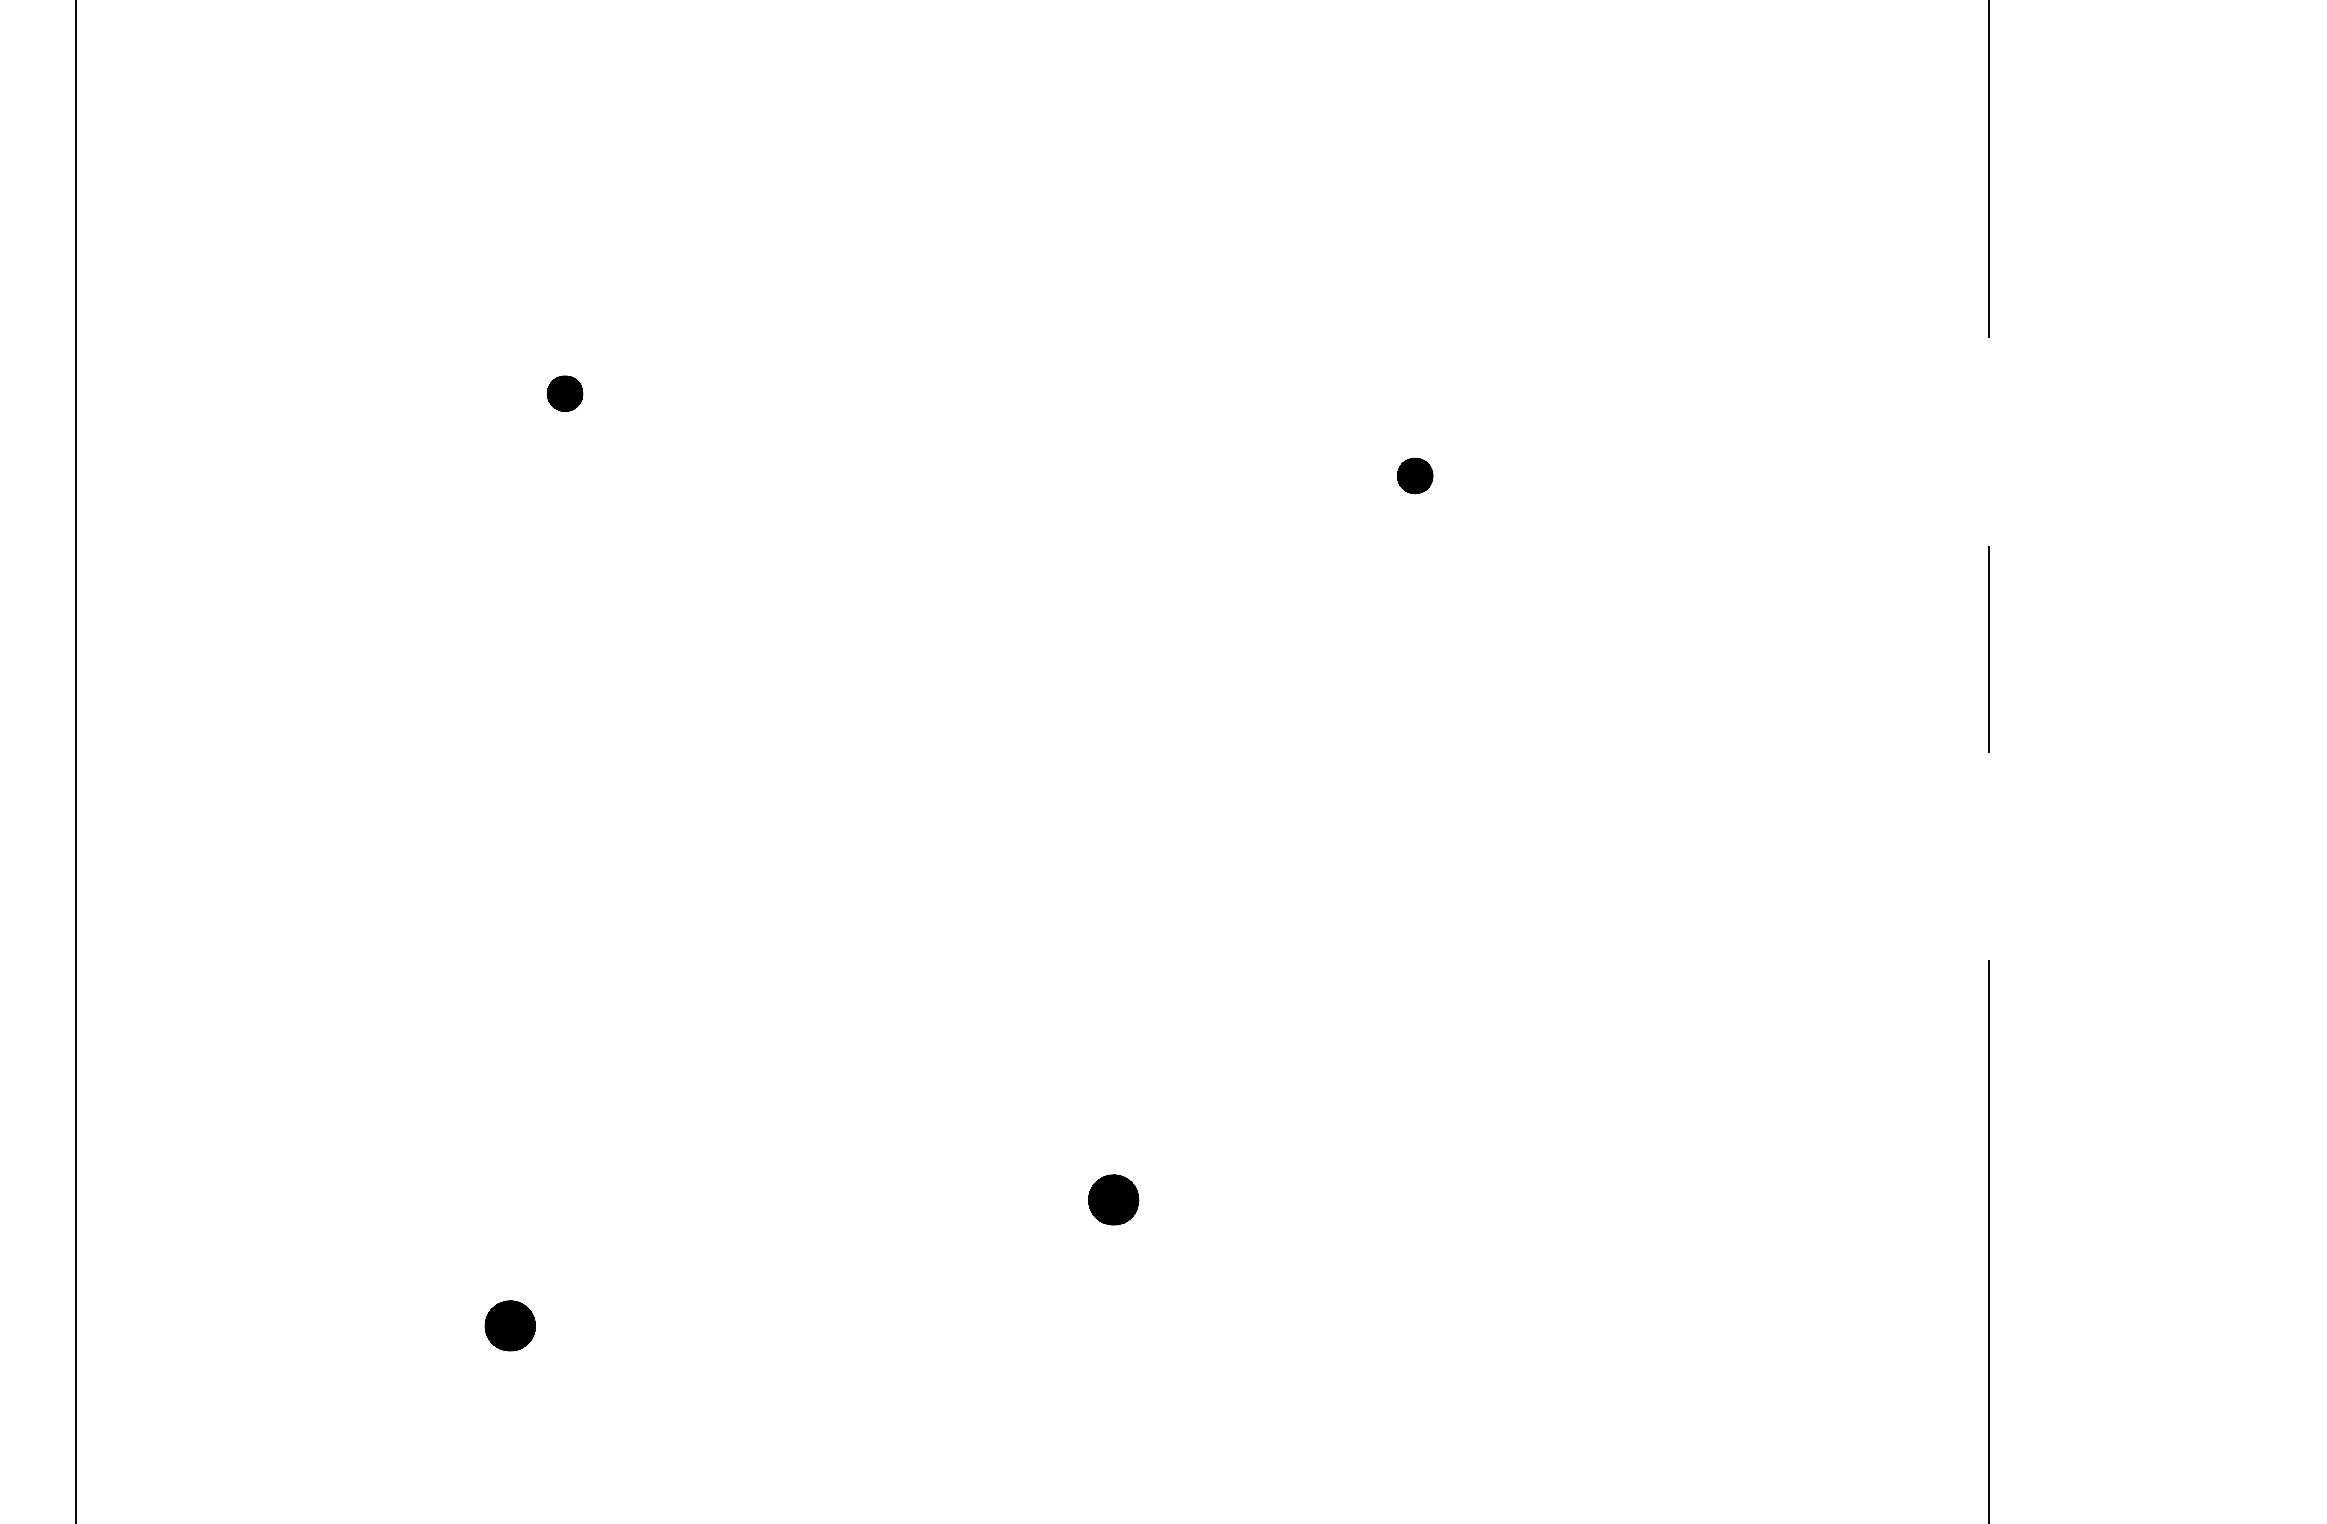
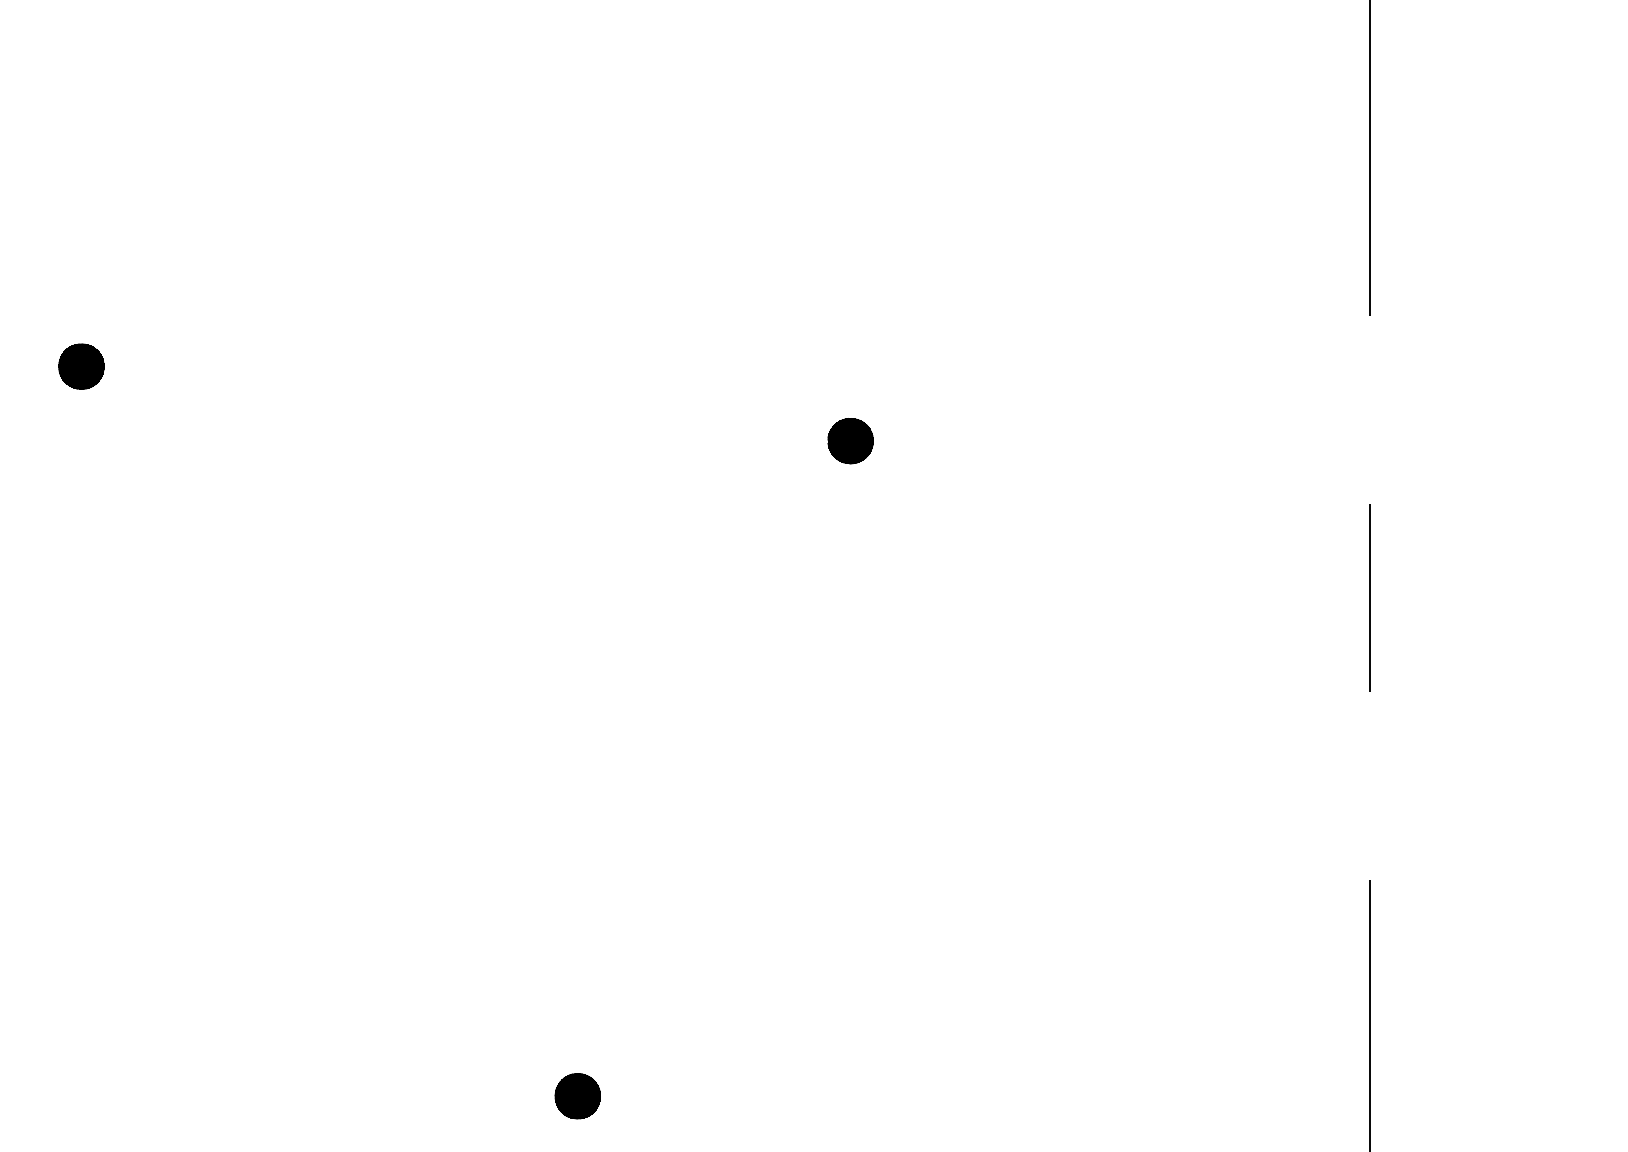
part: (564, 393) -> (80, 366), size x1.43
part: (1414, 475) -> (849, 440), size x1.43

